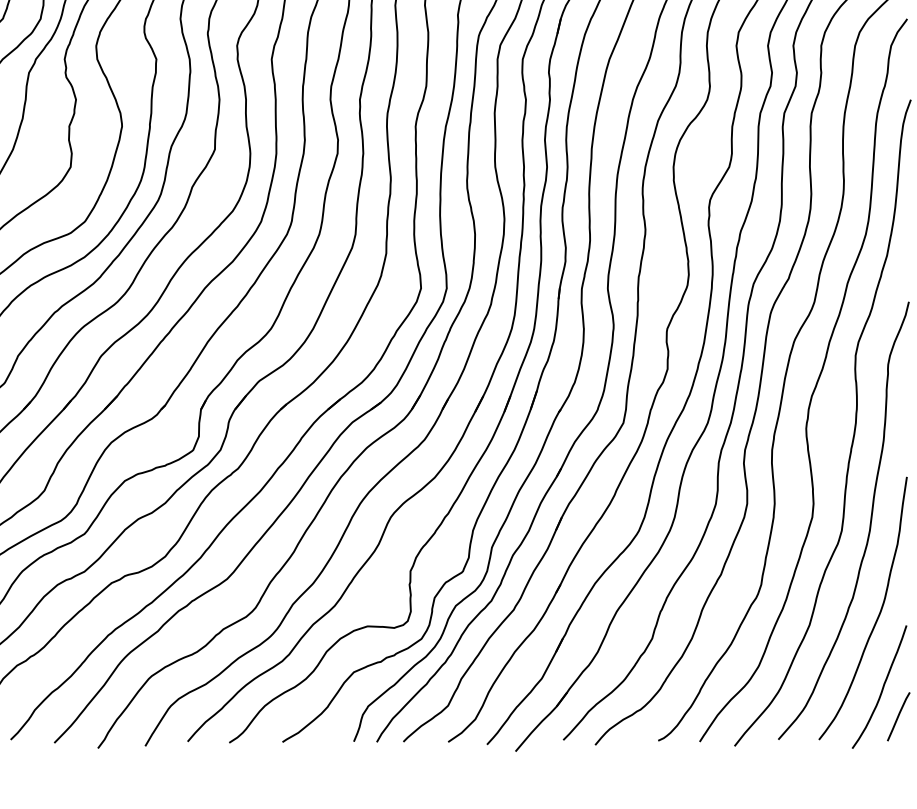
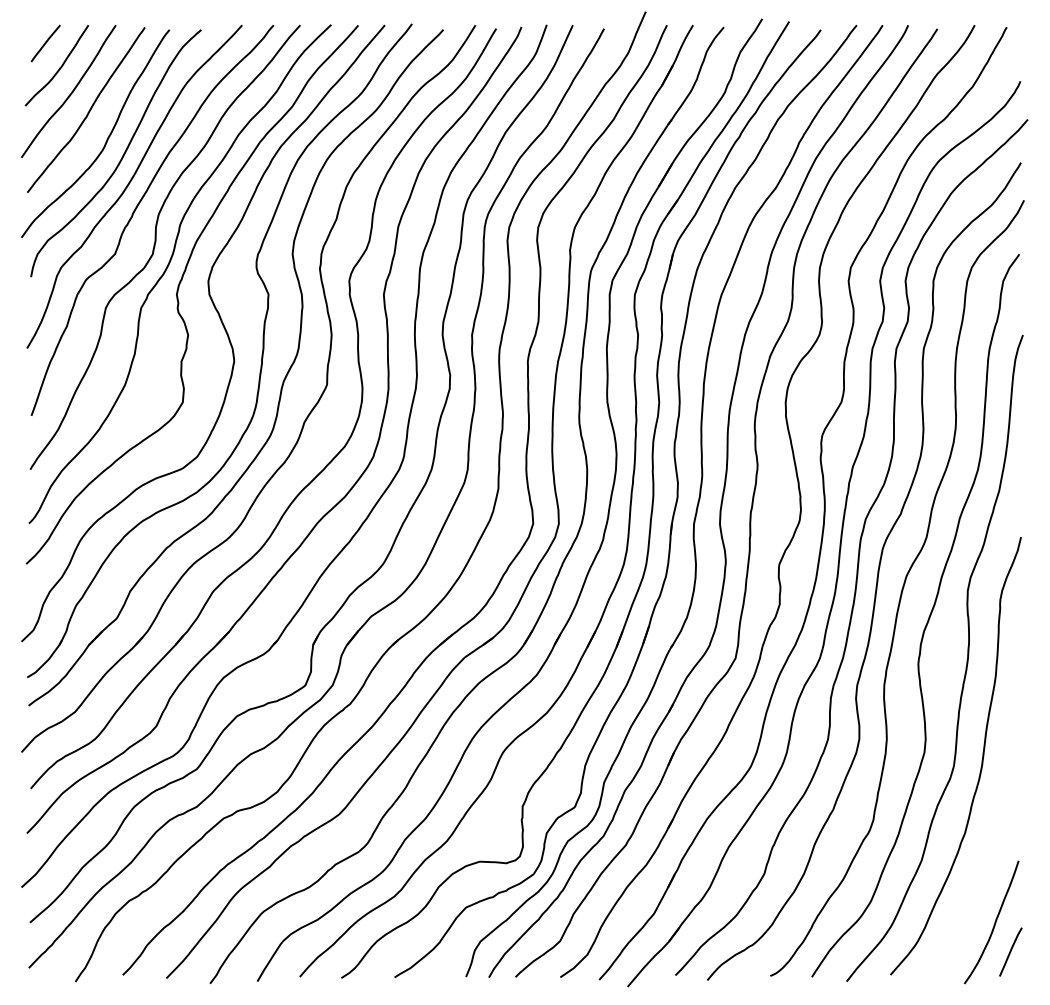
curve: (878, 614) -> (990, 849), removed

